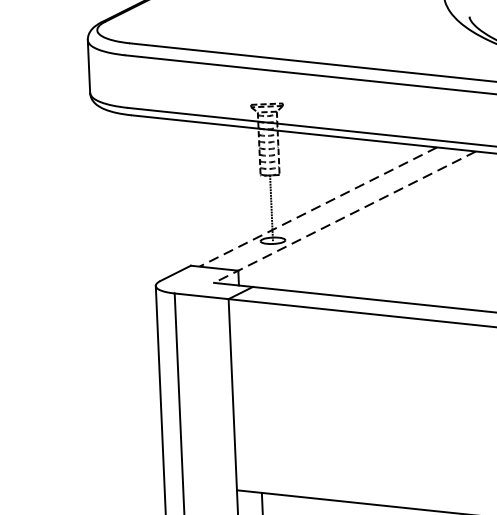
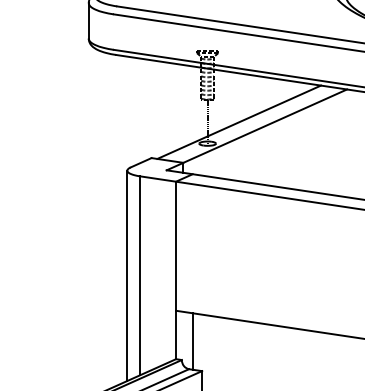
line: (318, 207) -> (239, 122), dashed -> solid
line: (344, 216) -> (256, 129), dashed -> solid

